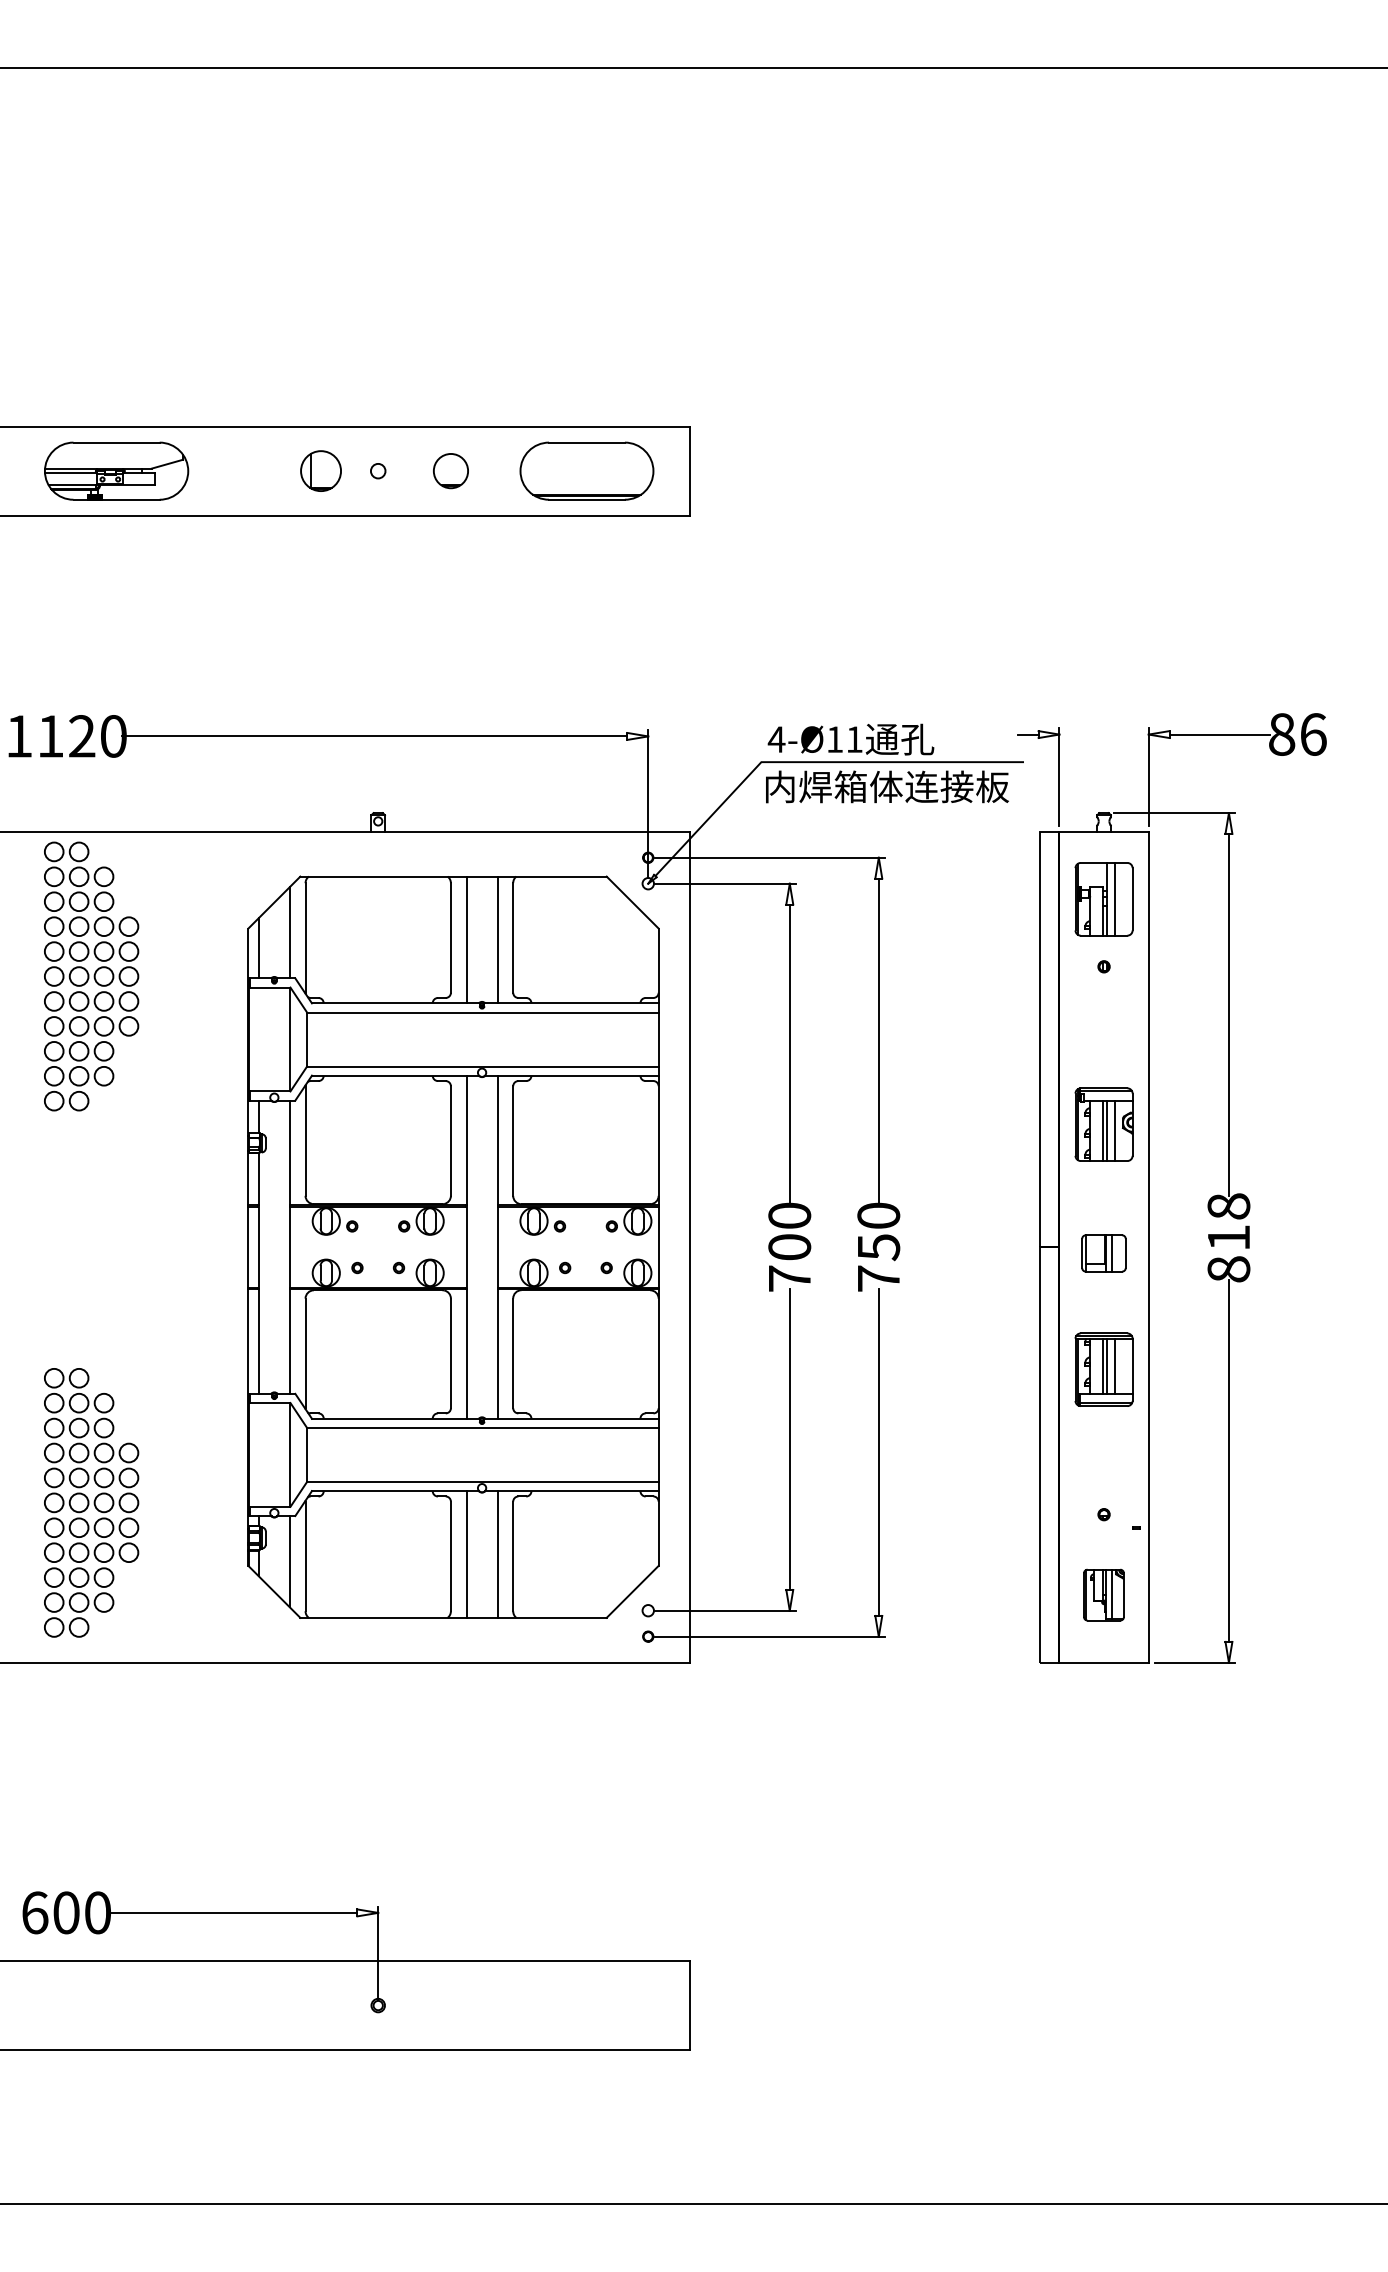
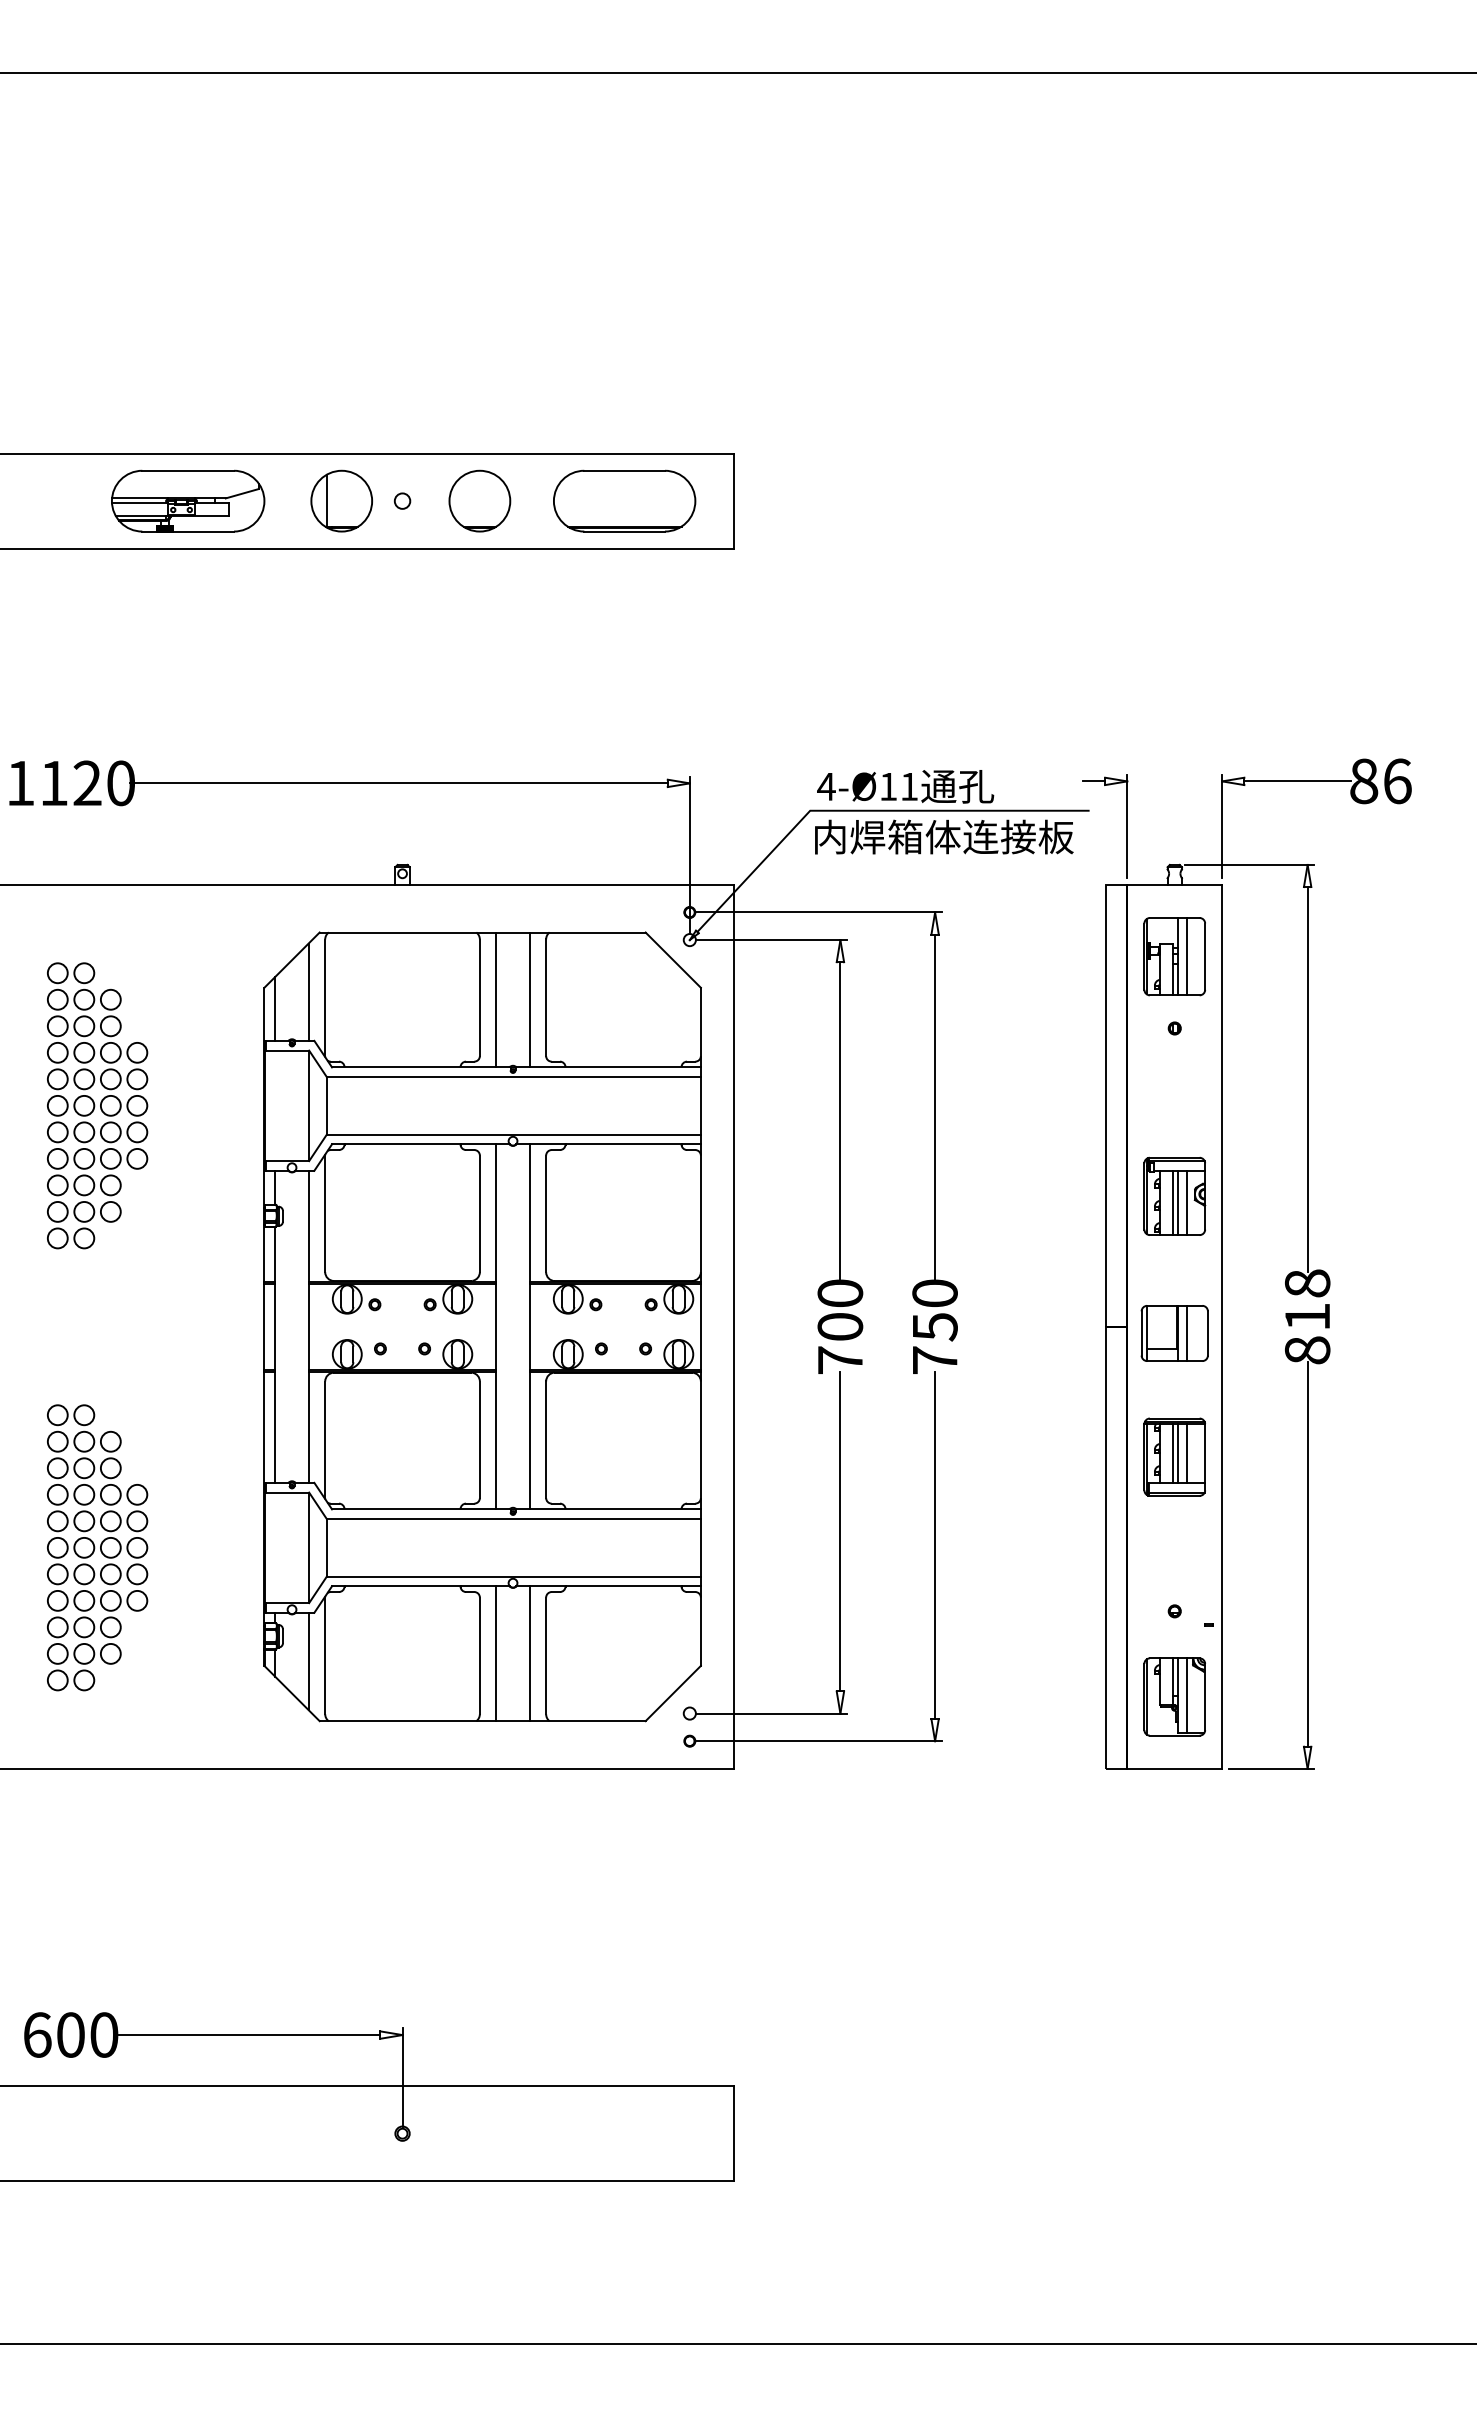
part: (116, 470) -> (188, 500), moved
part: (320, 470) -> (341, 500), size x1.43
part: (450, 470) -> (479, 500), size x1.67
part: (91, 976) -> (97, 1105), moved
part: (1103, 1253) -> (1174, 1333), size x1.43
part: (91, 1502) -> (97, 1547), moved
part: (1103, 1594) -> (1174, 1696), size x1.43

